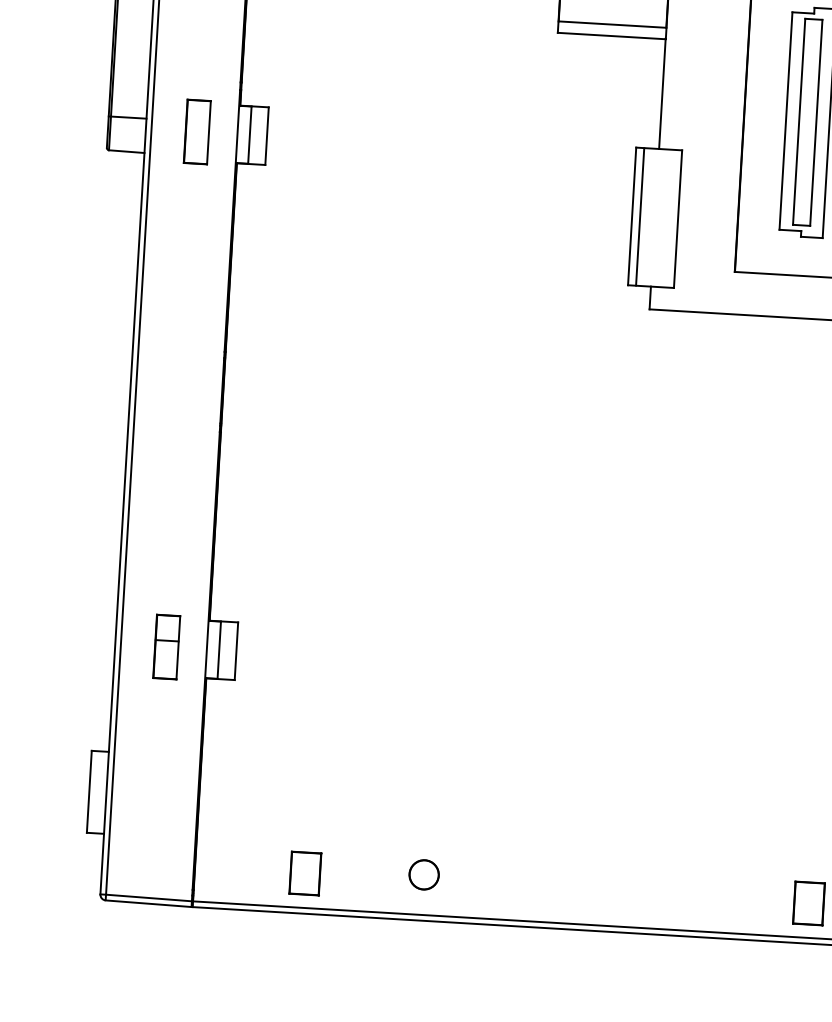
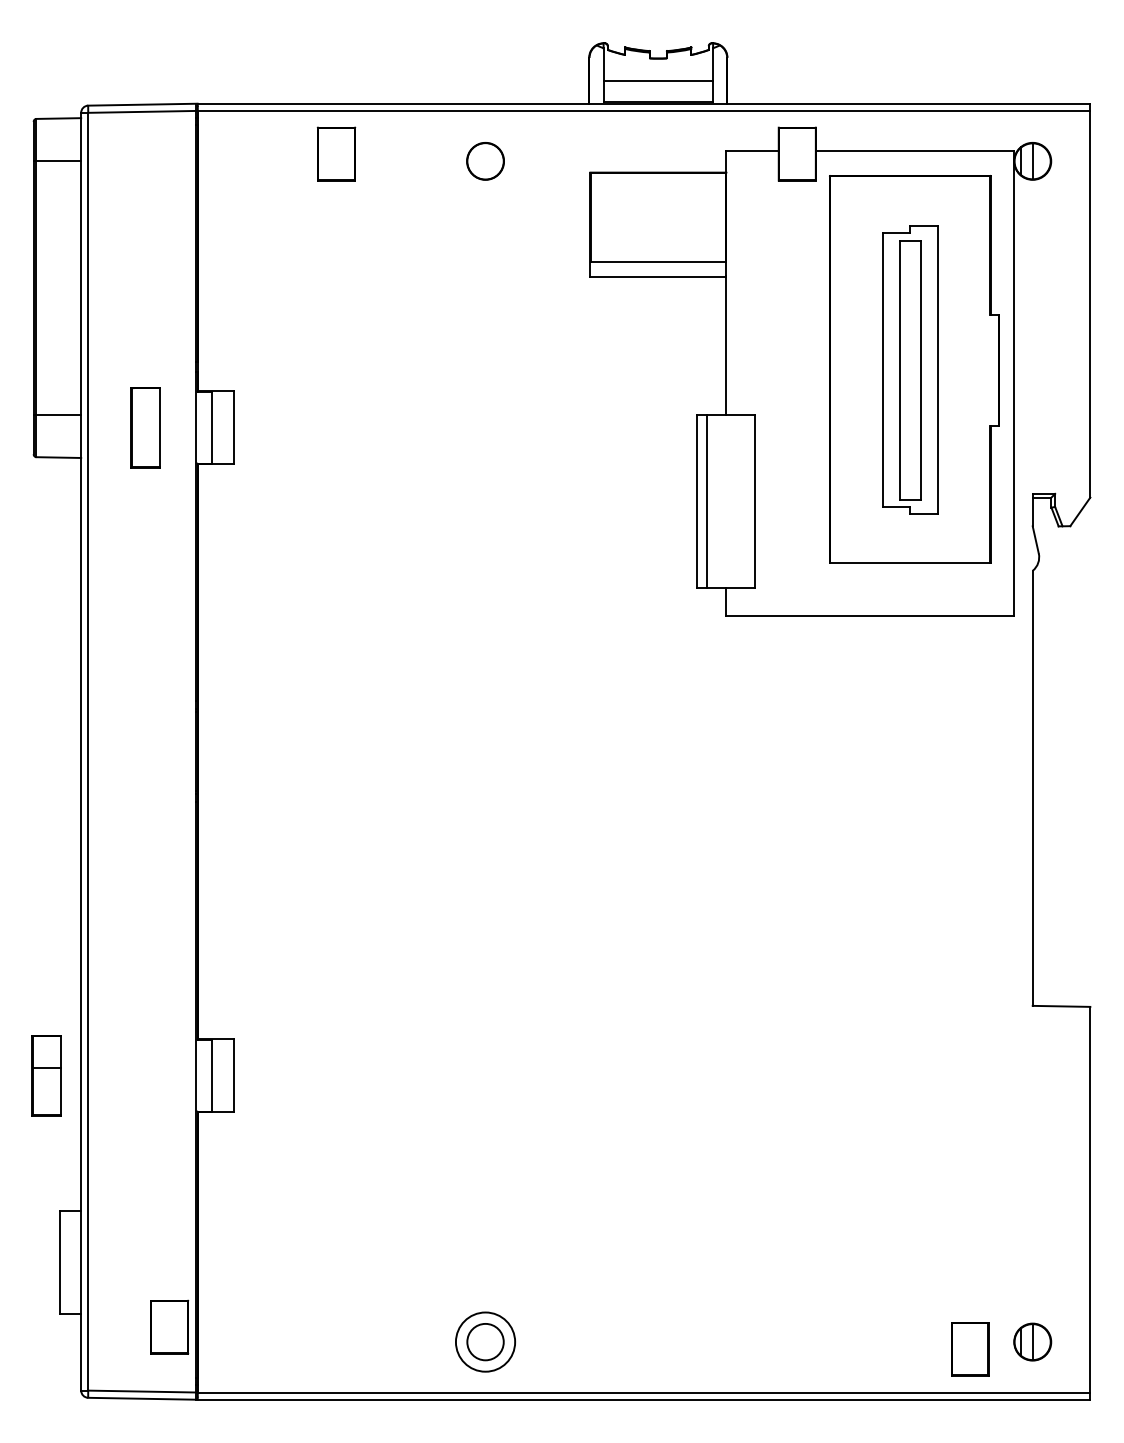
part: (166, 646) -> (46, 1075), moved
part: (305, 872) -> (169, 1326), moved
circle: (424, 874) -> (485, 1341), size x1.6

